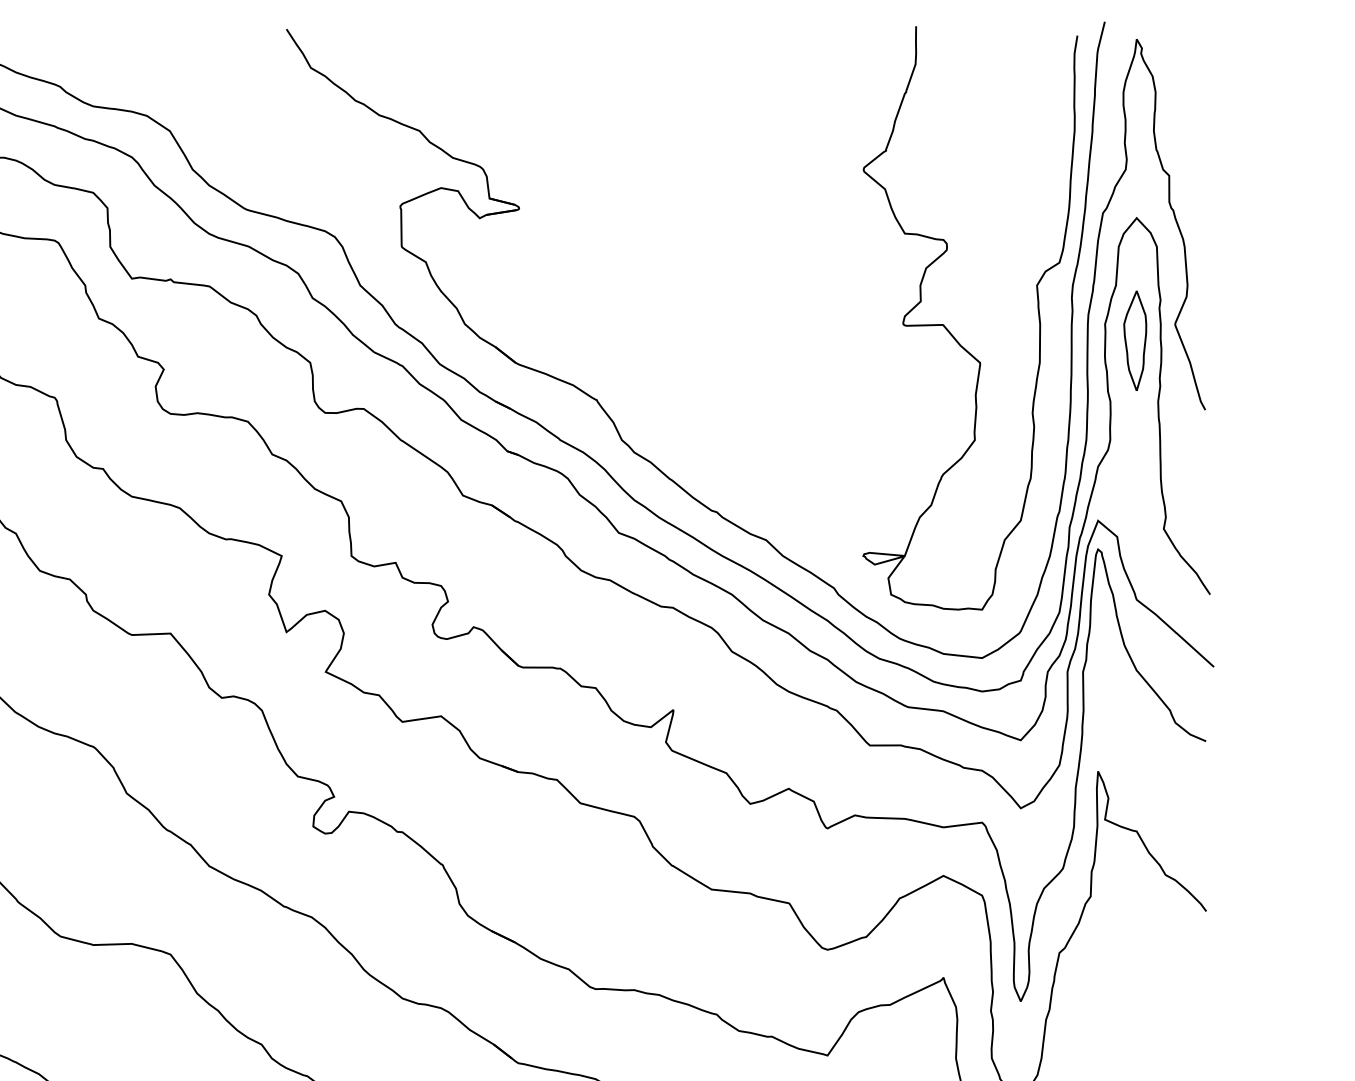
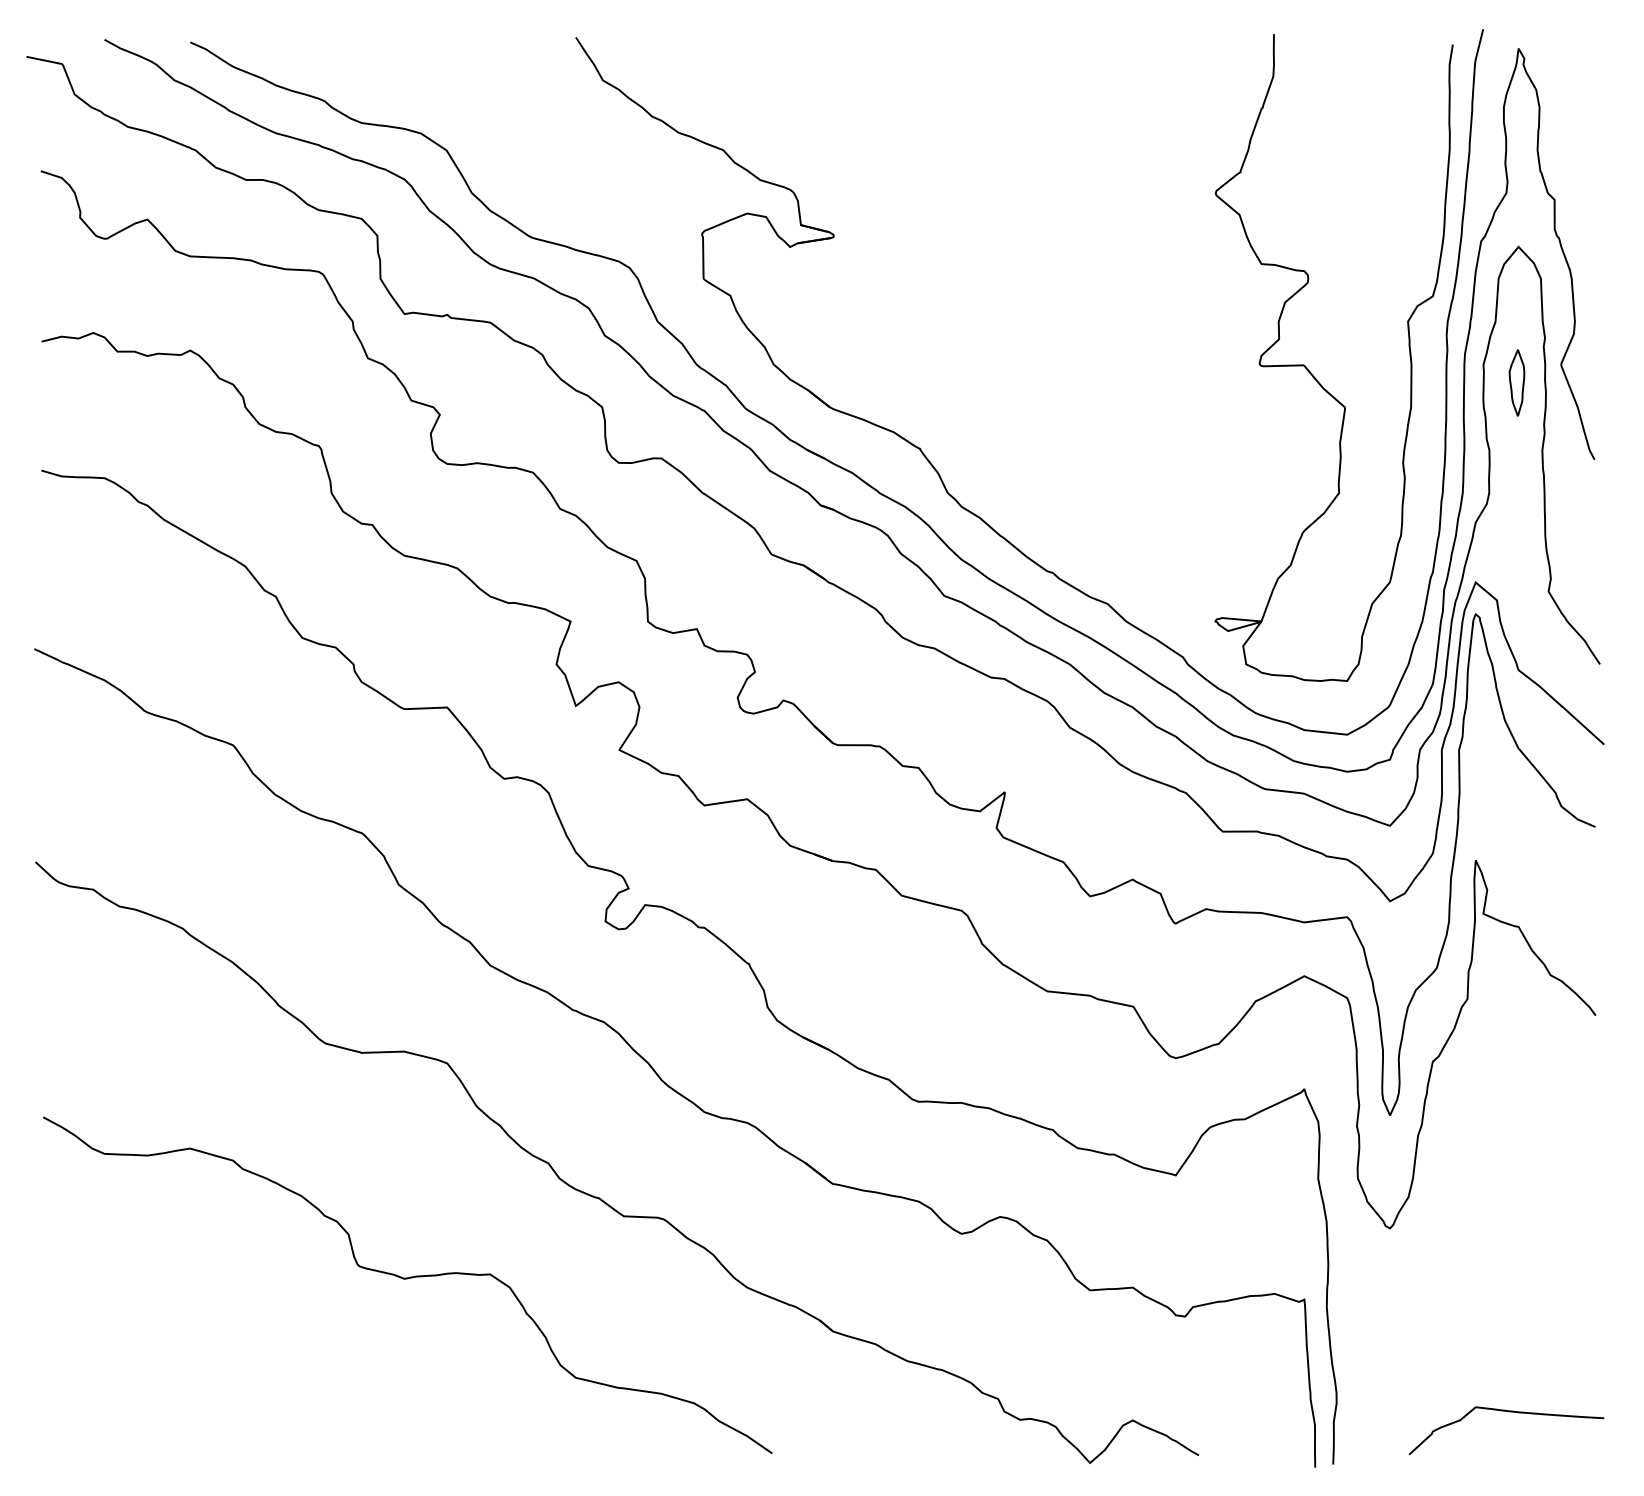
part: (1134, 340) -> (1516, 382), size x0.6

